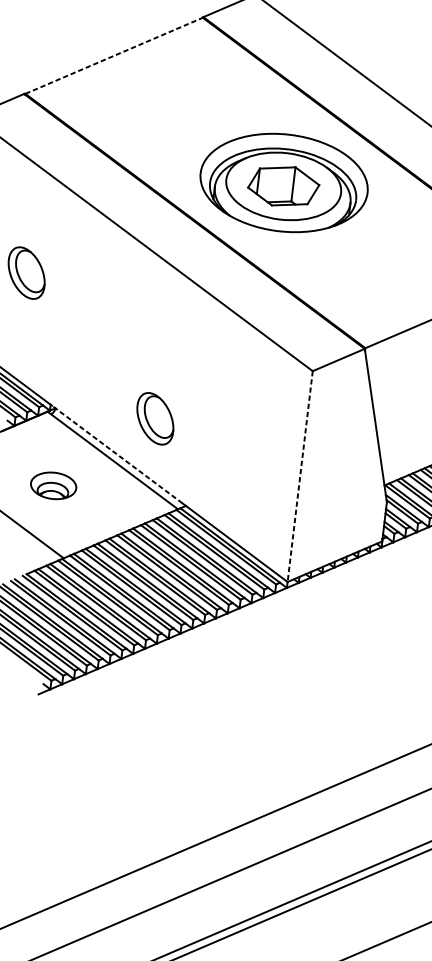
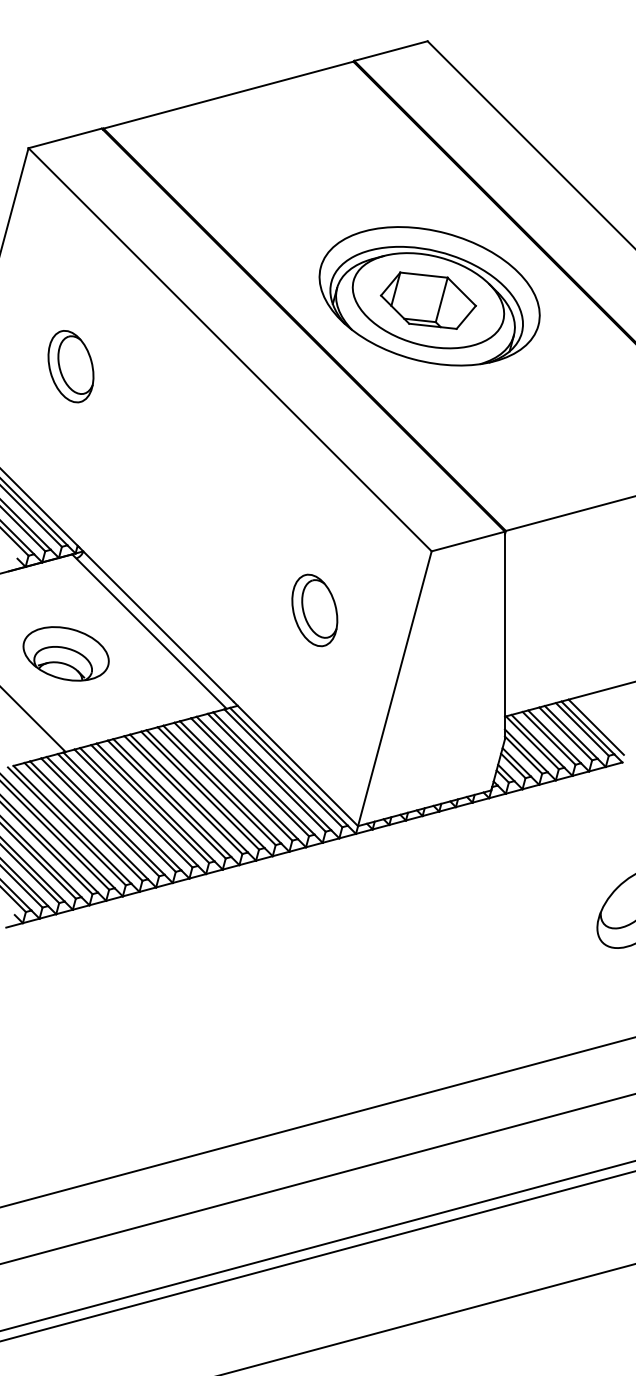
line: (114, 56) -> (228, 95), dashed -> solid
part: (155, 418) -> (314, 610), moved
line: (117, 454) -> (156, 624), dashed -> solid
line: (300, 477) -> (394, 689), dashed -> solid
part: (53, 485) -> (65, 653), size x1.43

